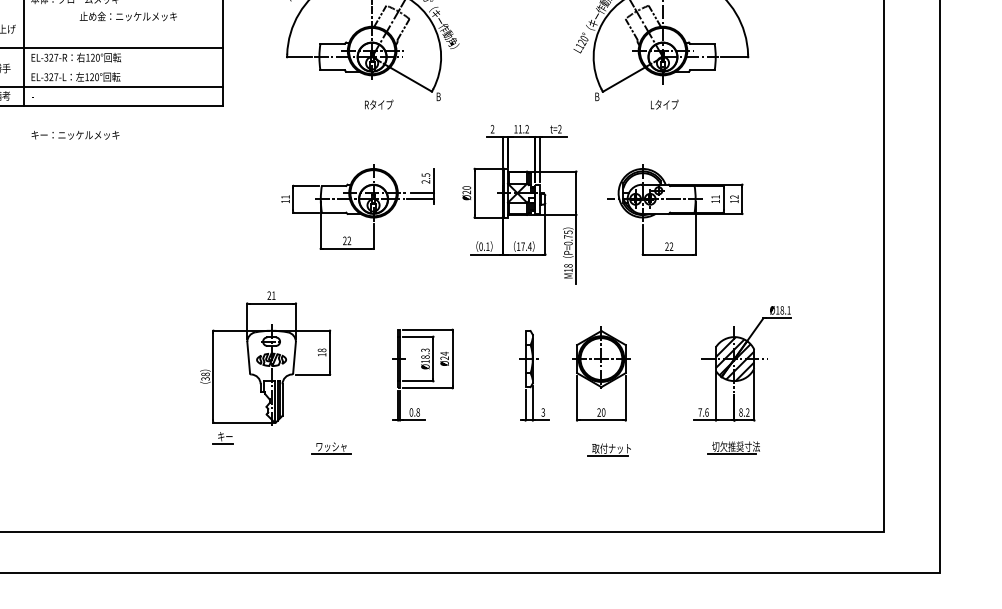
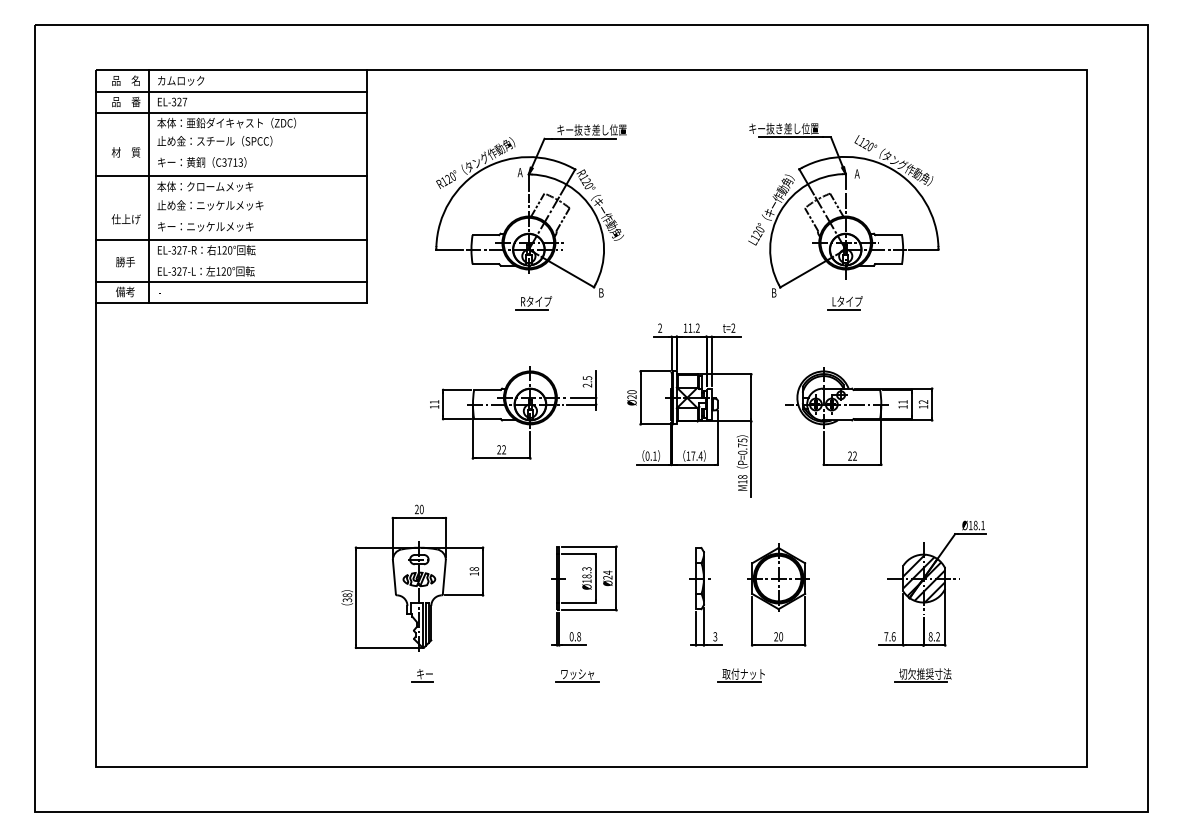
text: (128, 16) -> (210, 205), moved
line: (374, 112) -> (531, 309), added
line: (660, 112) -> (843, 309), added
text: (75, 135) -> (205, 226), moved
text: (273, 295) -> (421, 509), 21 -> 20
part: (223, 437) -> (422, 675), moved
part: (331, 448) -> (577, 675), moved
part: (608, 449) -> (740, 675), moved

